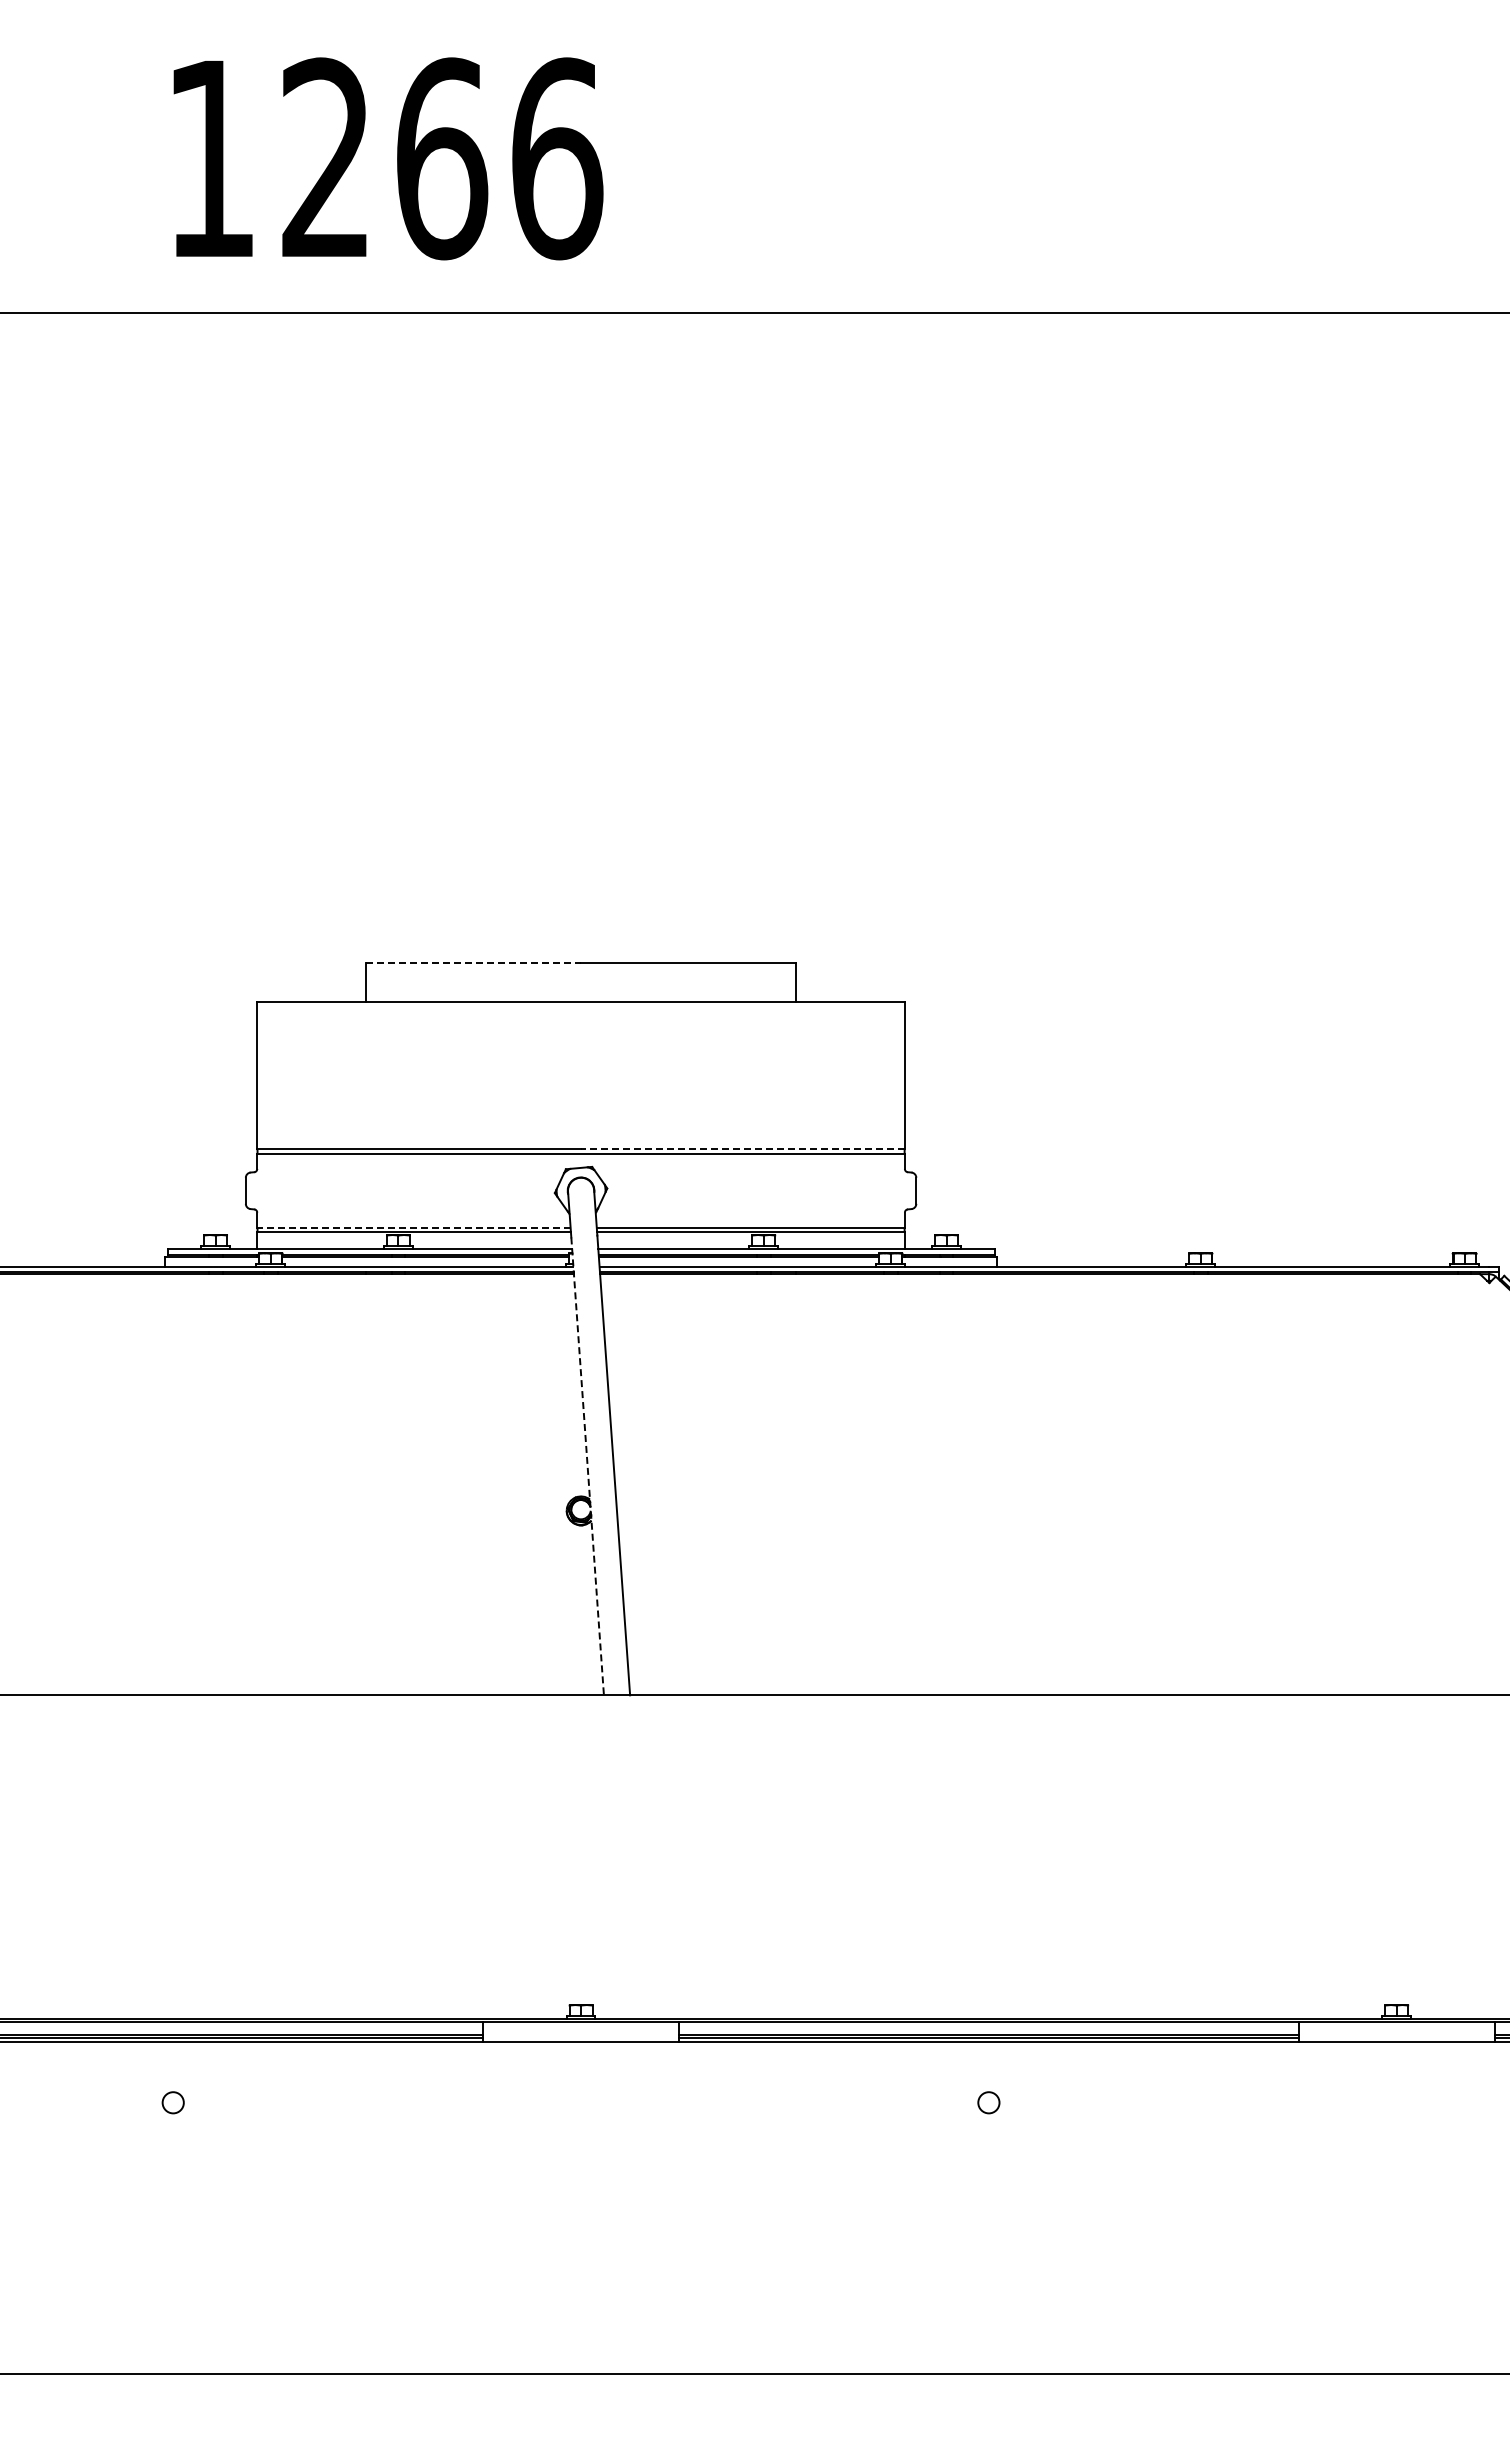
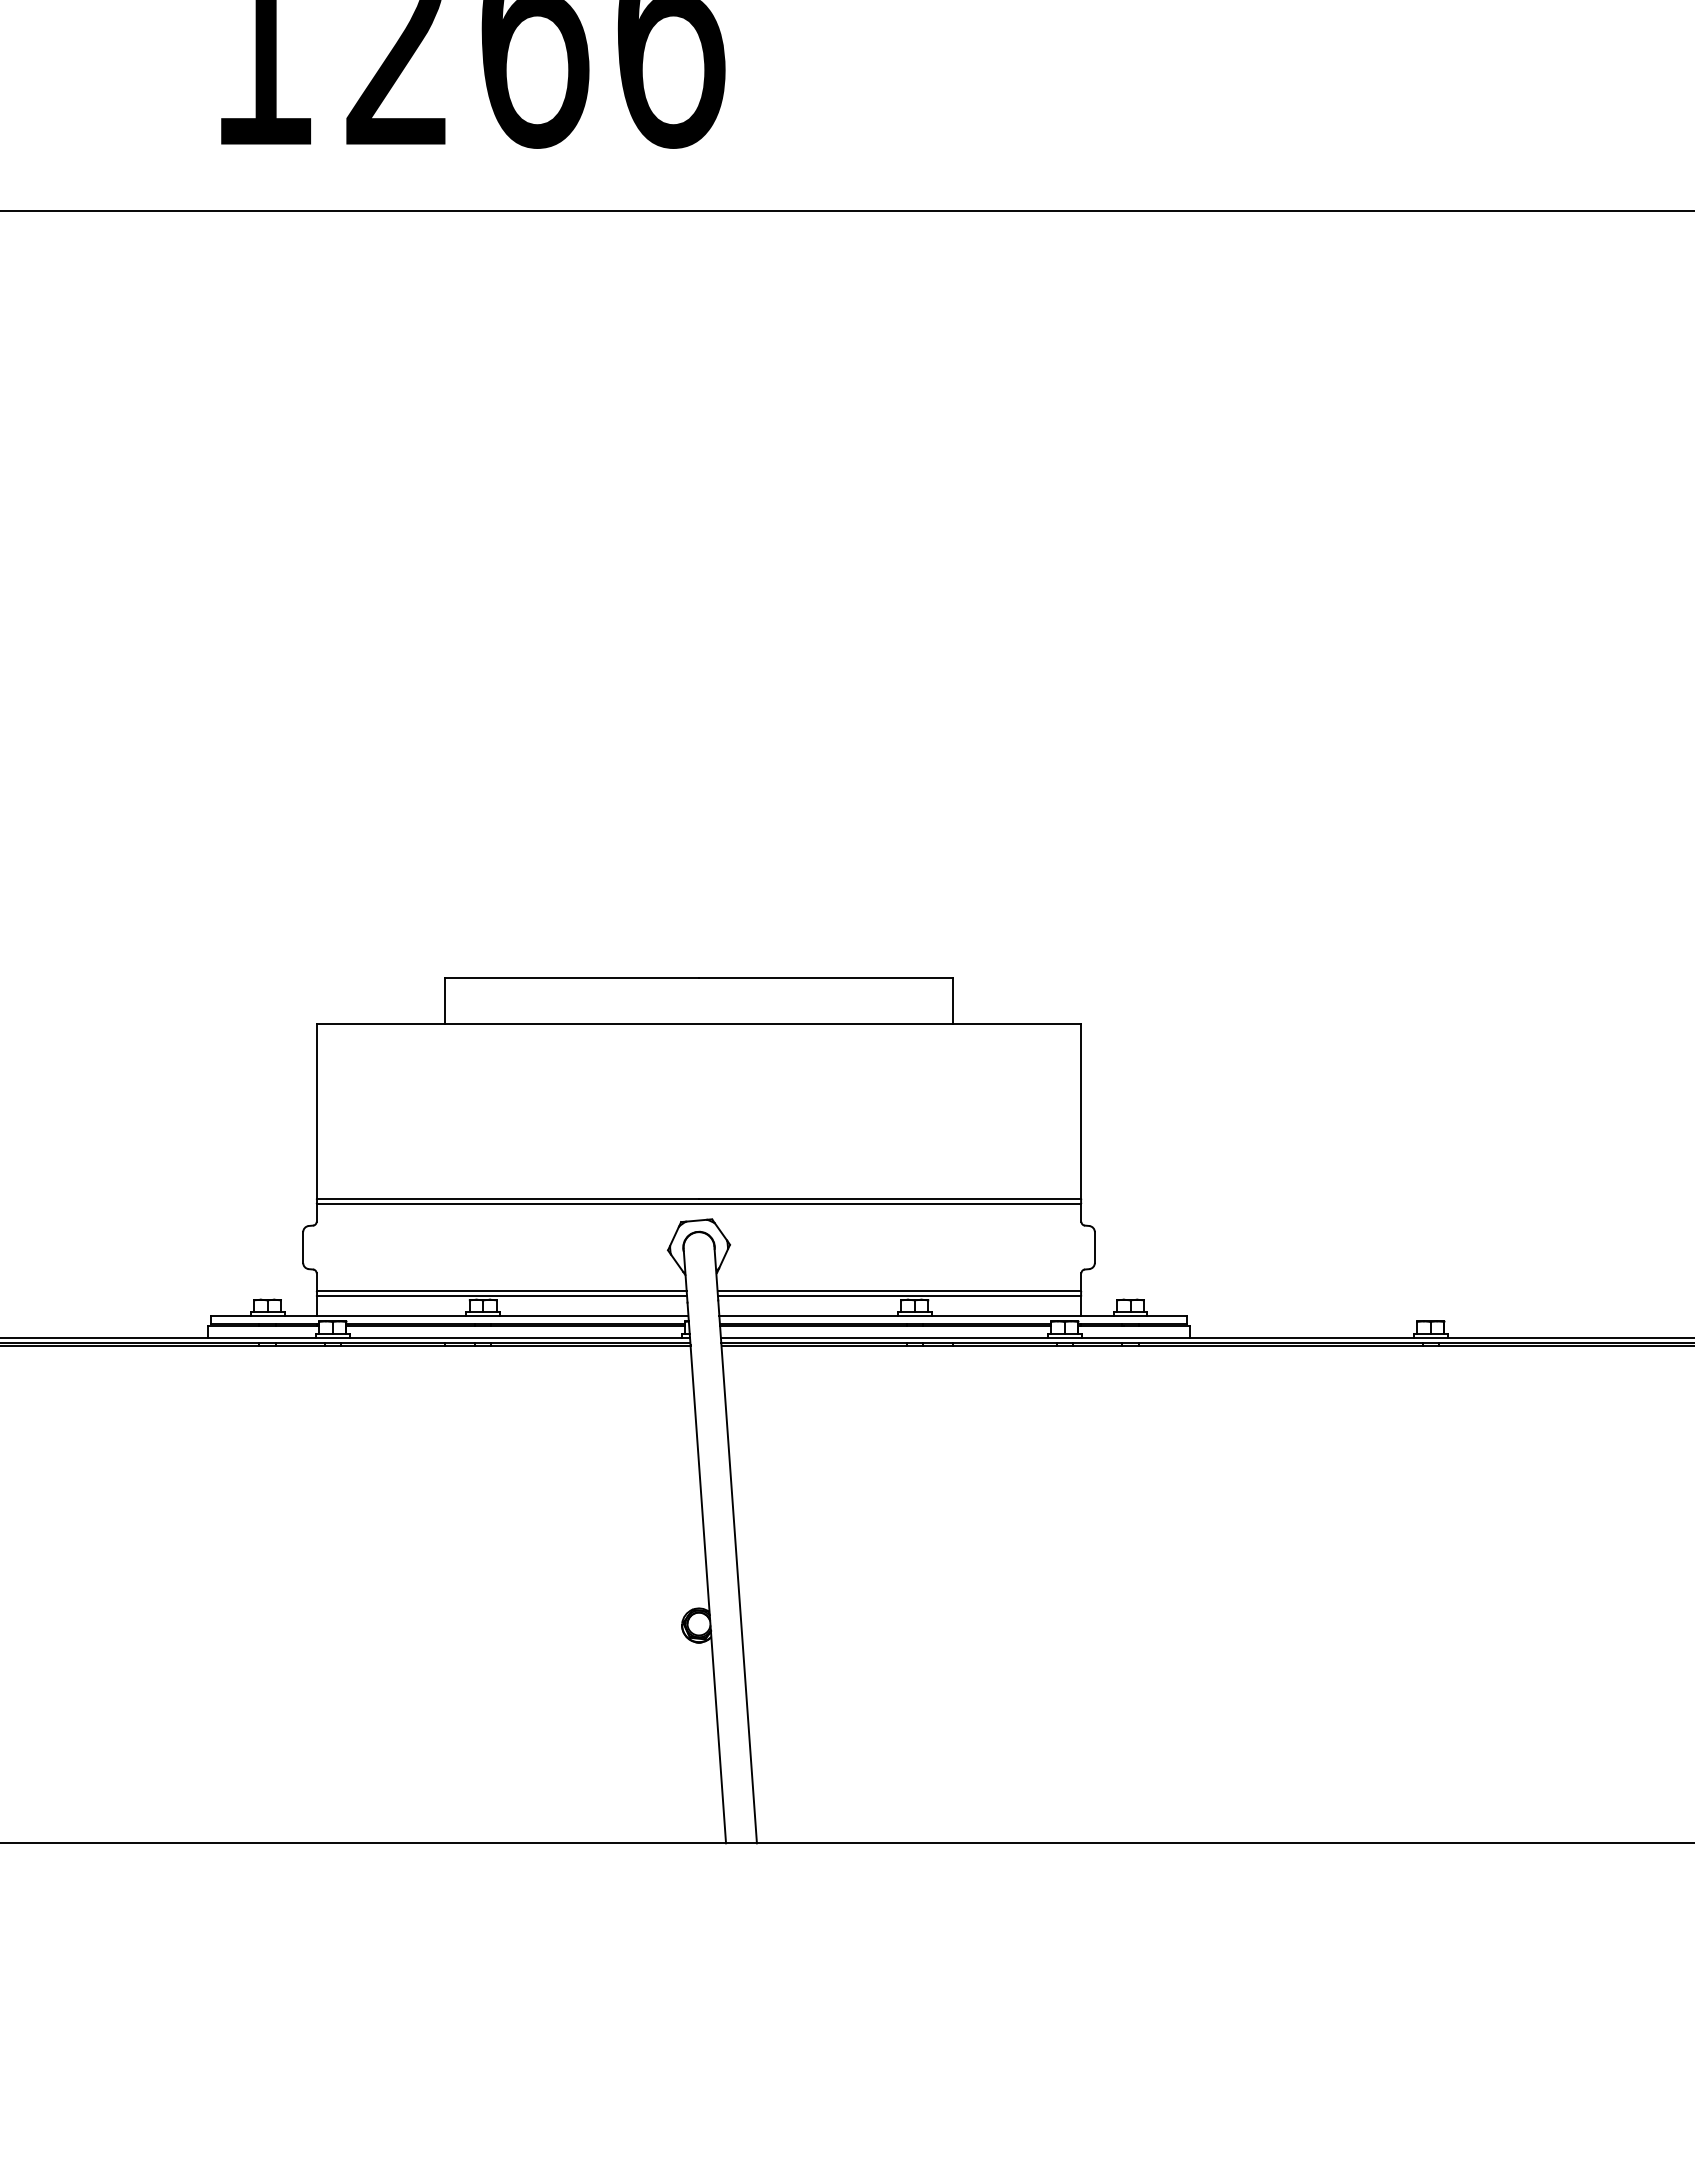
line: (474, 962) -> (573, 977), dashed -> solid
line: (742, 1149) -> (889, 1198), dashed -> solid
line: (413, 1227) -> (501, 1290), dashed -> solid
line: (587, 1466) -> (706, 1573), dashed -> solid

